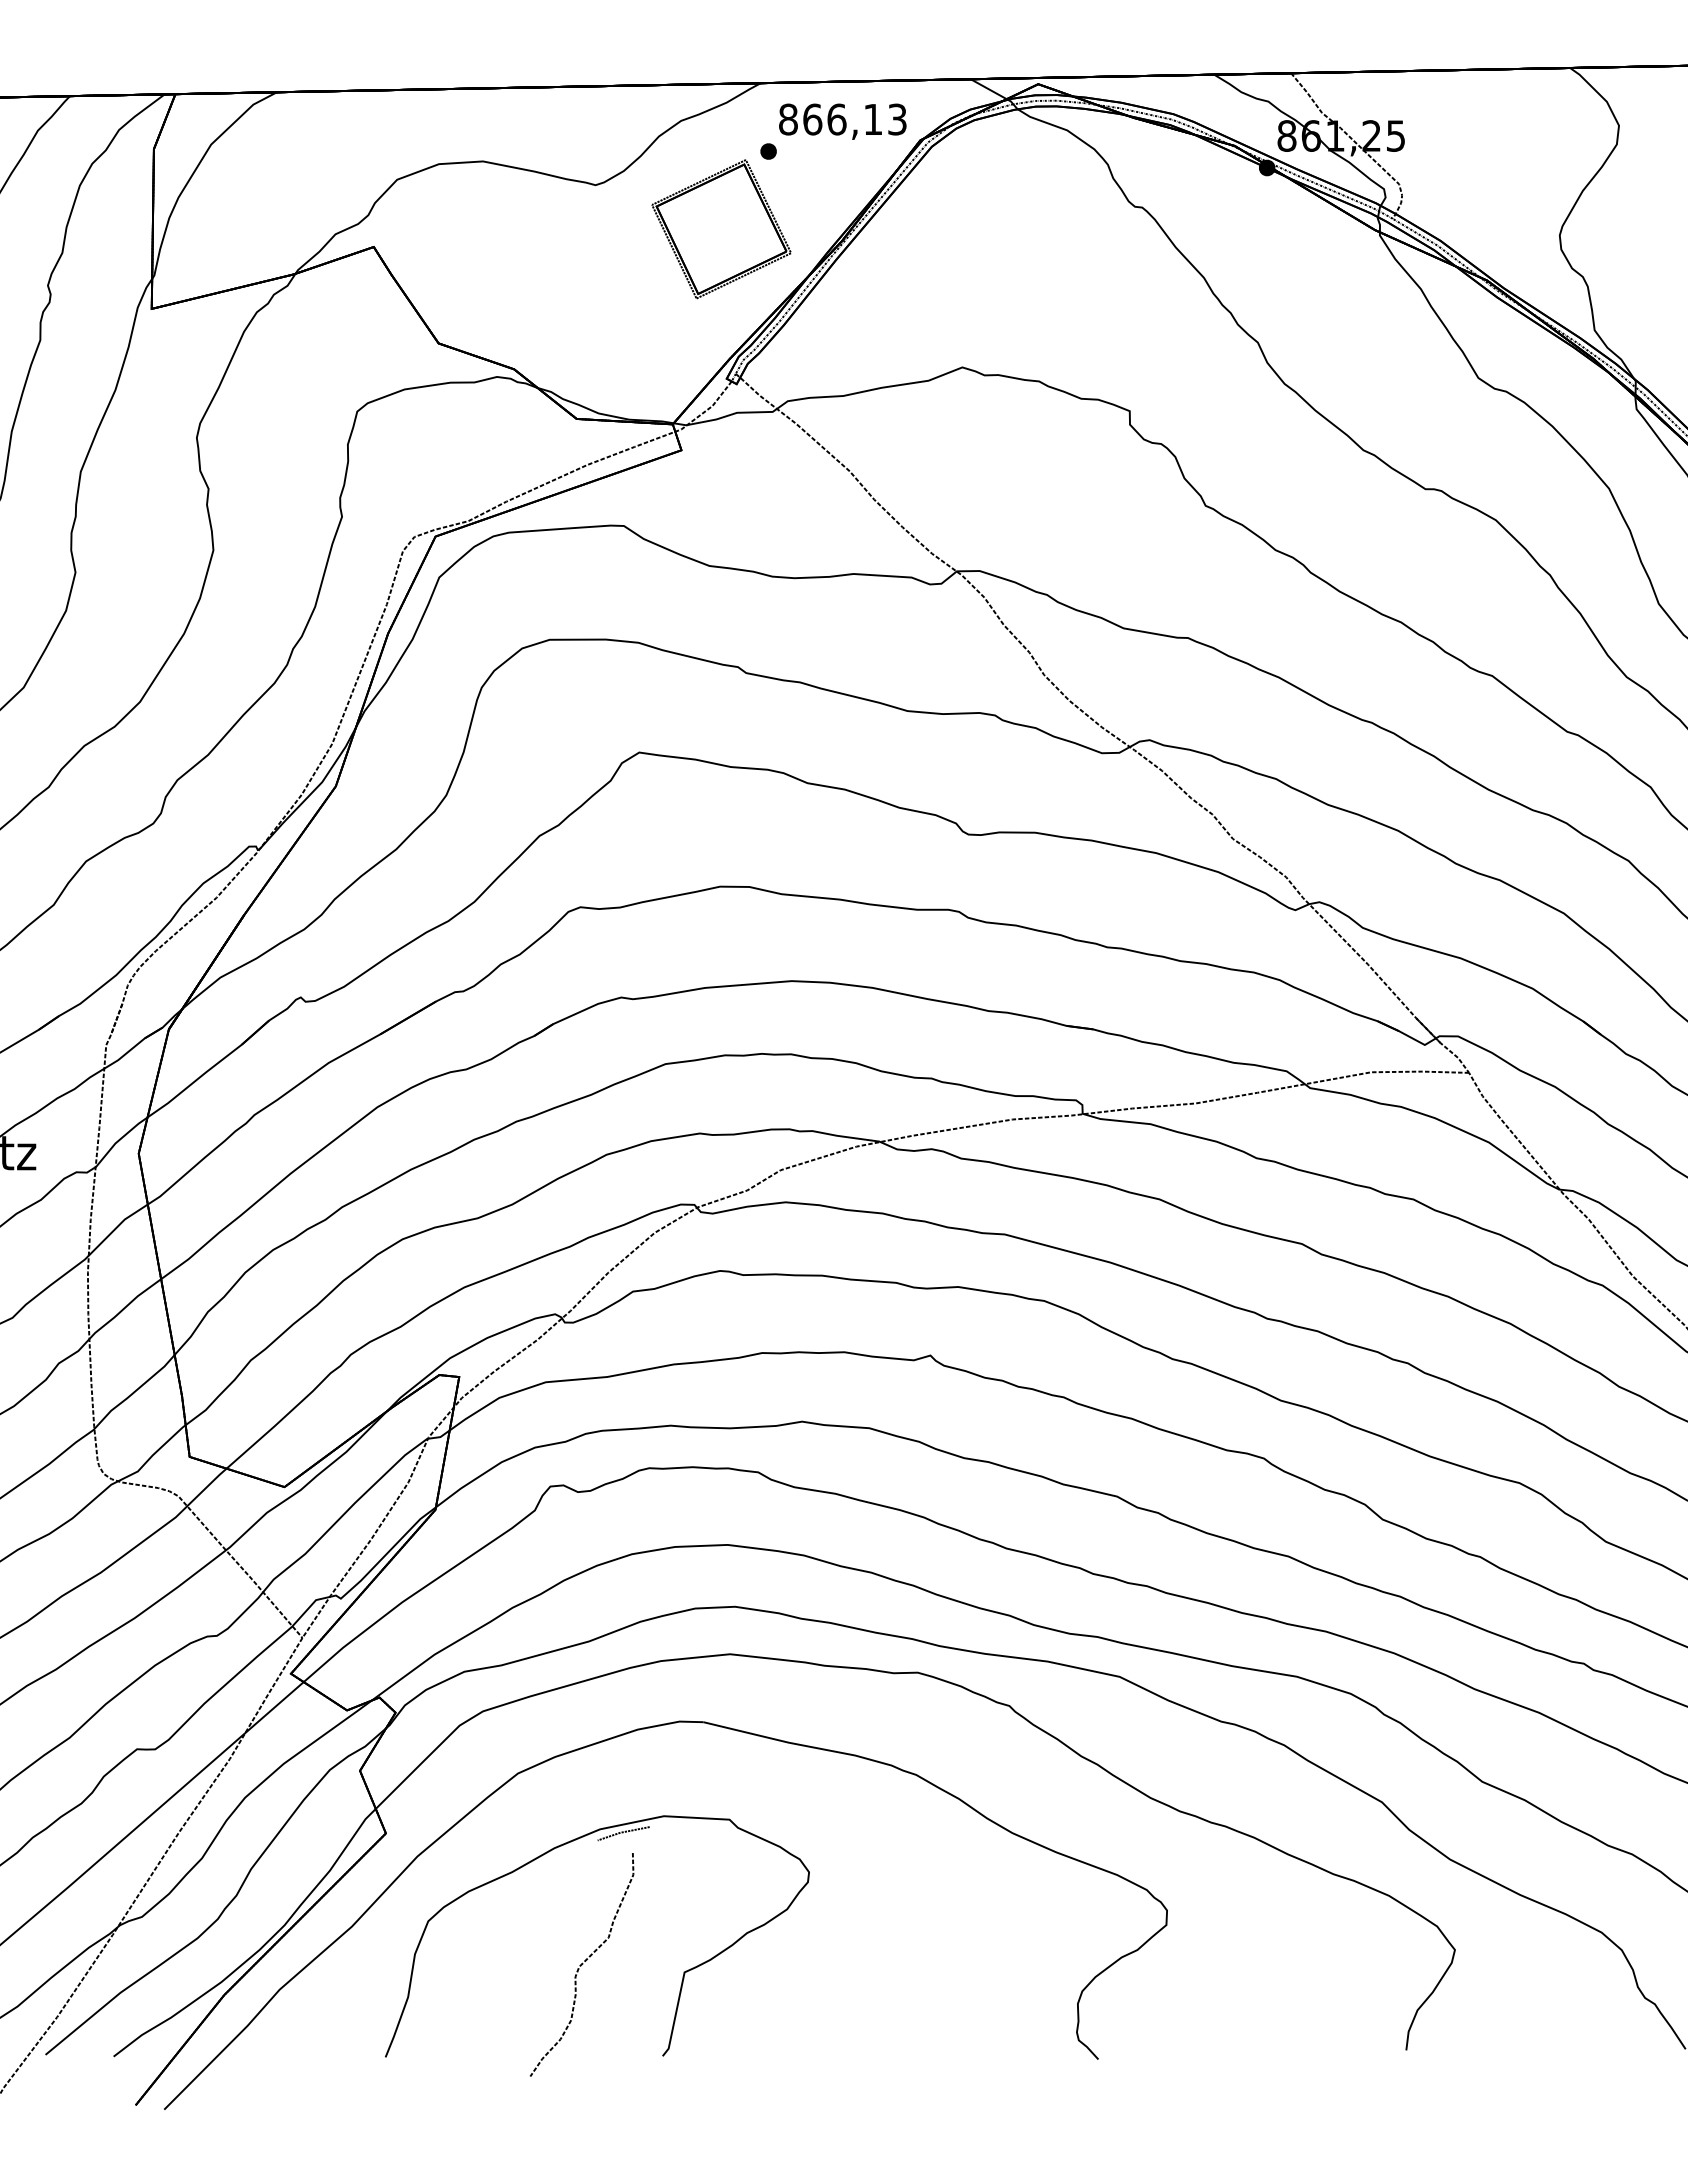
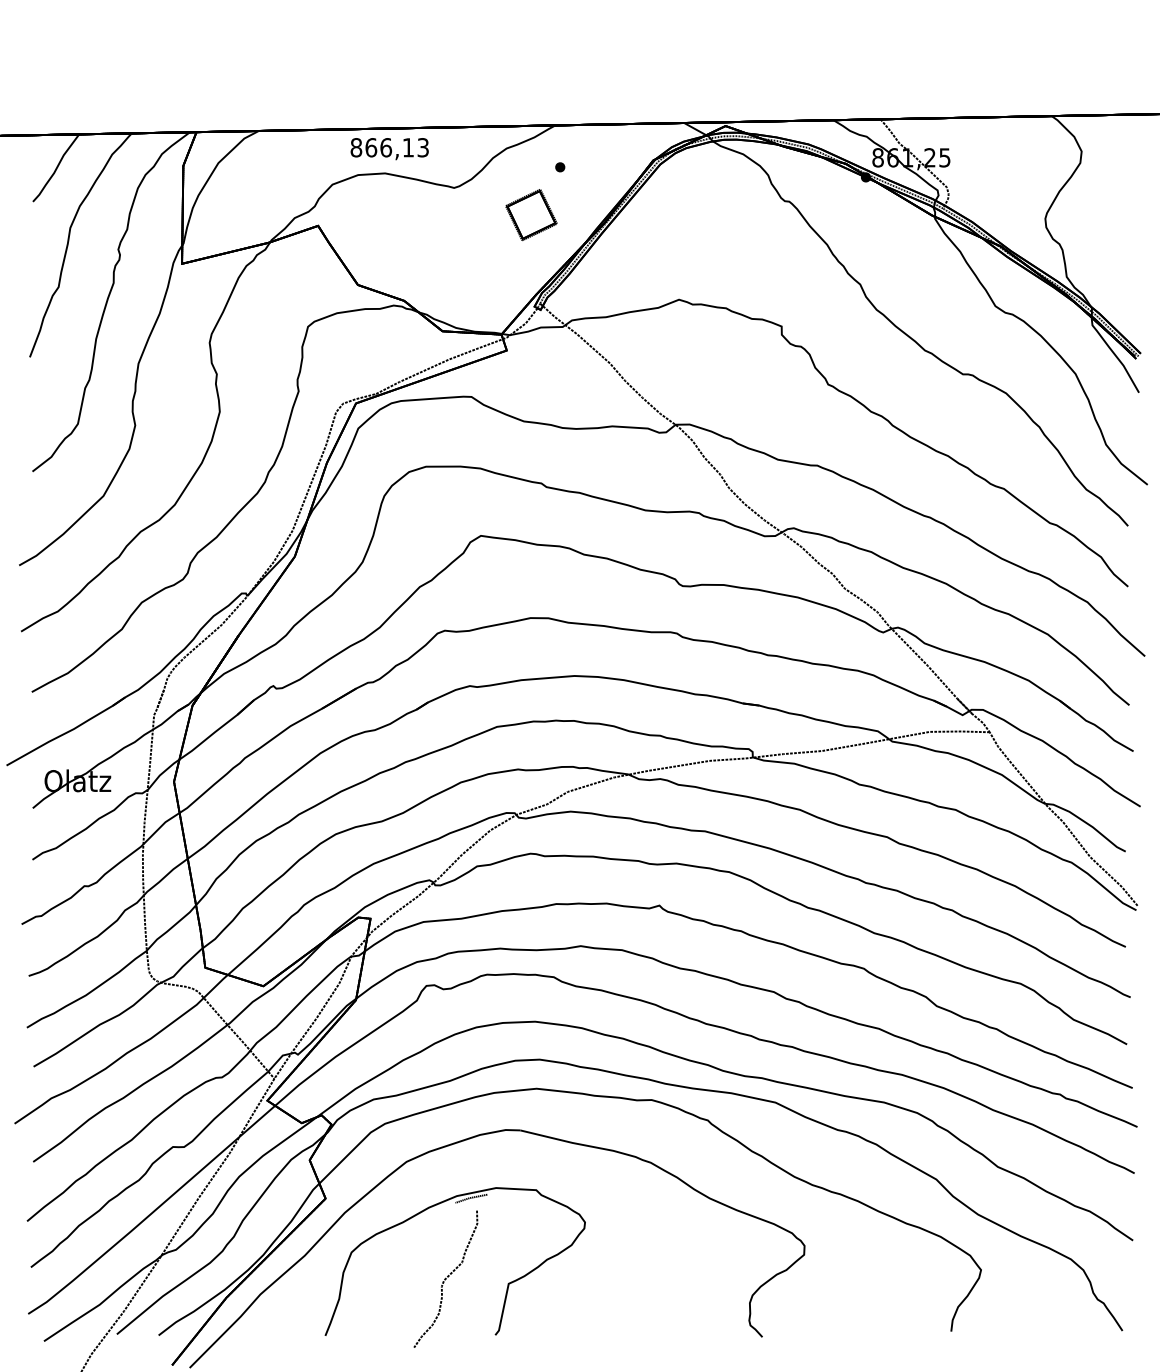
text: (842, 122) -> (389, 149), moved
part: (721, 228) -> (531, 214), size x0.6

